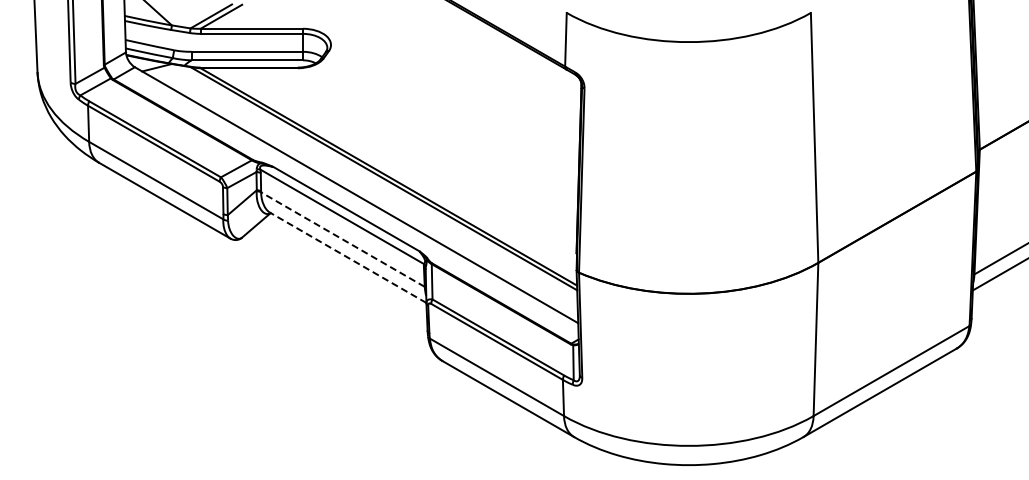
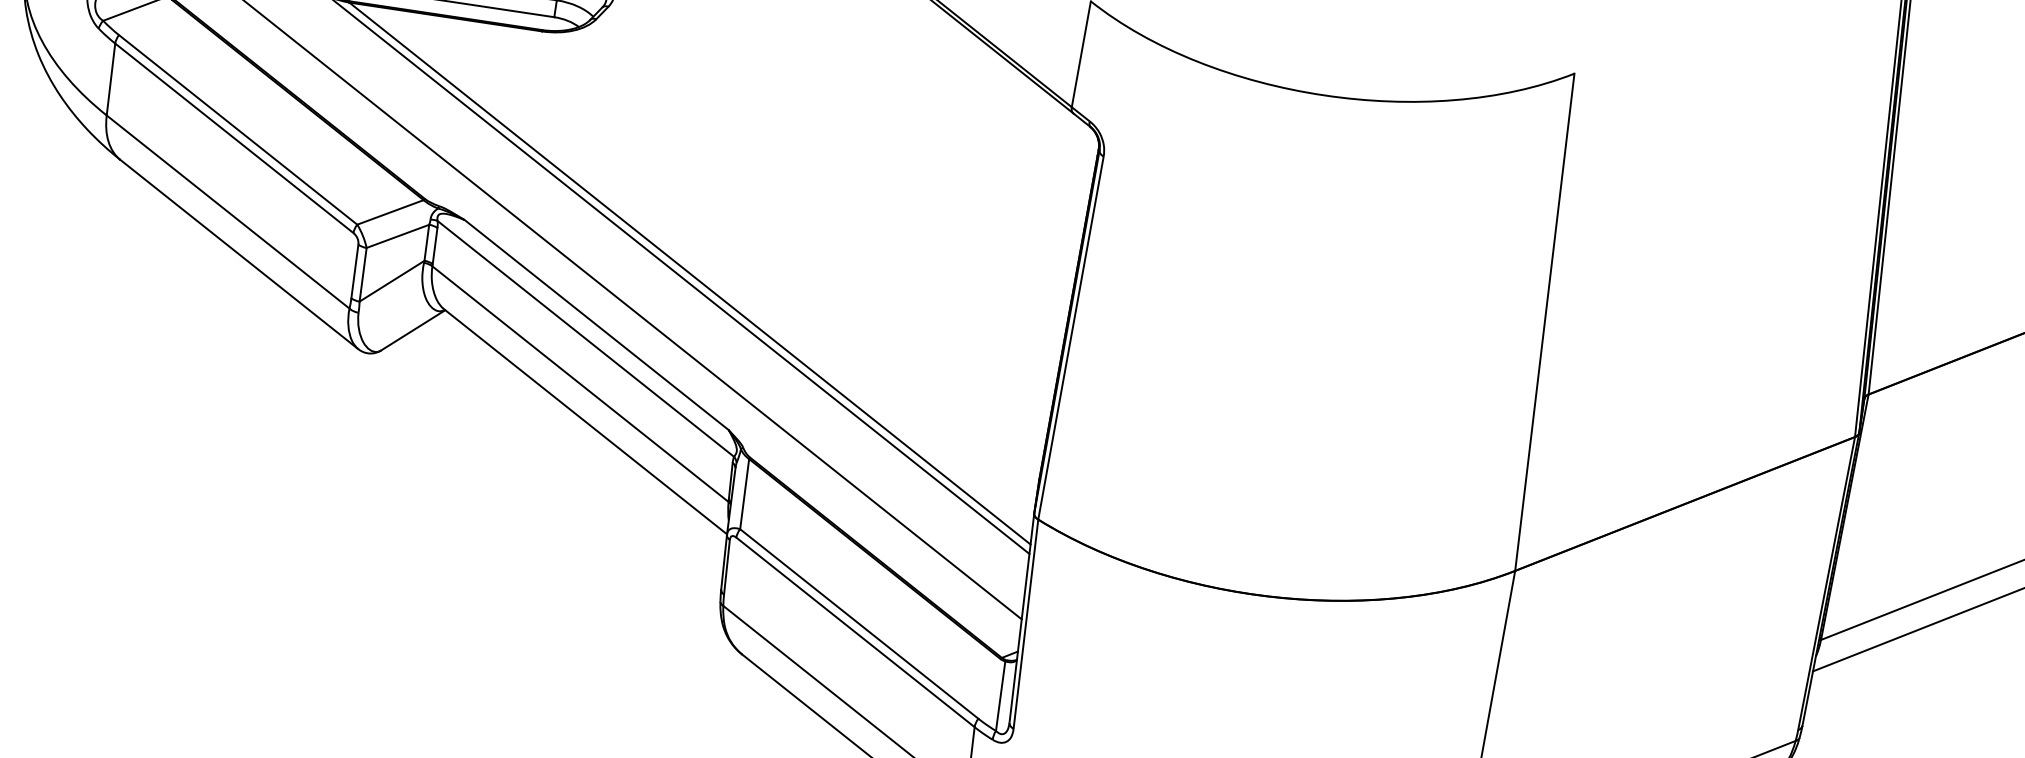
line: (342, 239) -> (579, 383), dashed -> solid
line: (347, 257) -> (584, 420), dashed -> solid

